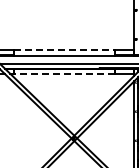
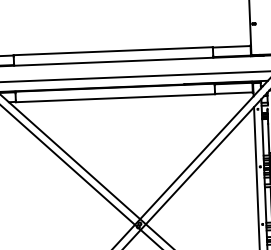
line: (64, 50) -> (113, 51), dashed -> solid
line: (63, 74) -> (113, 99), dashed -> solid

